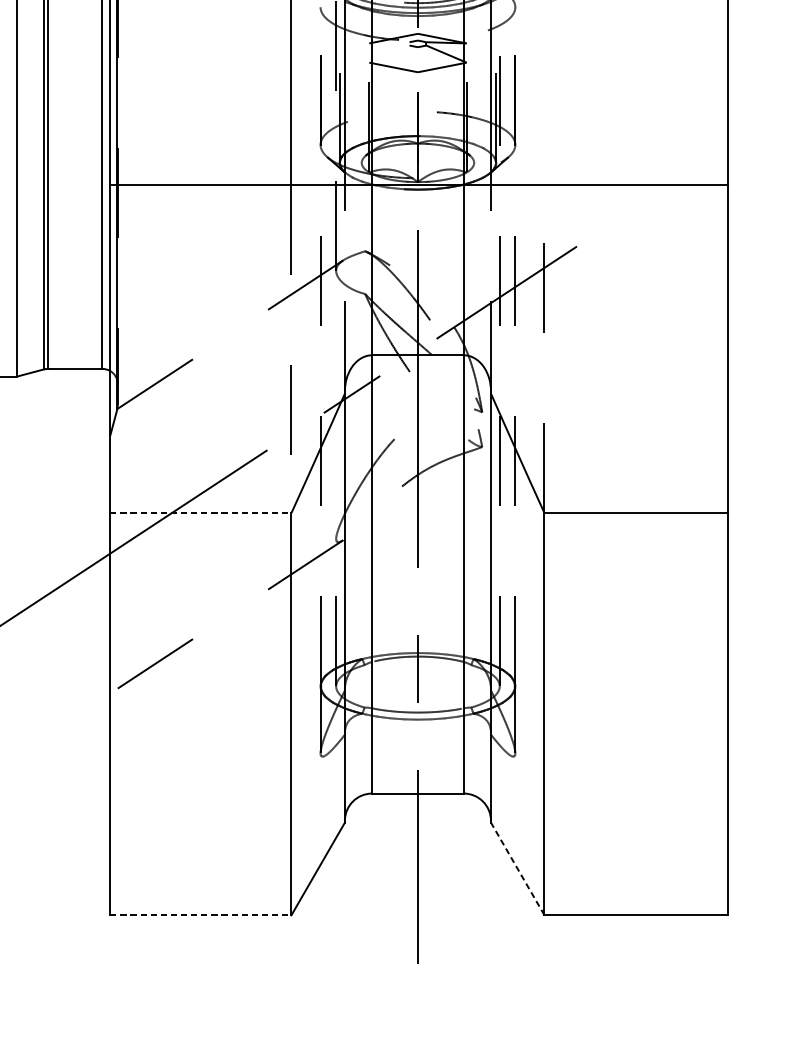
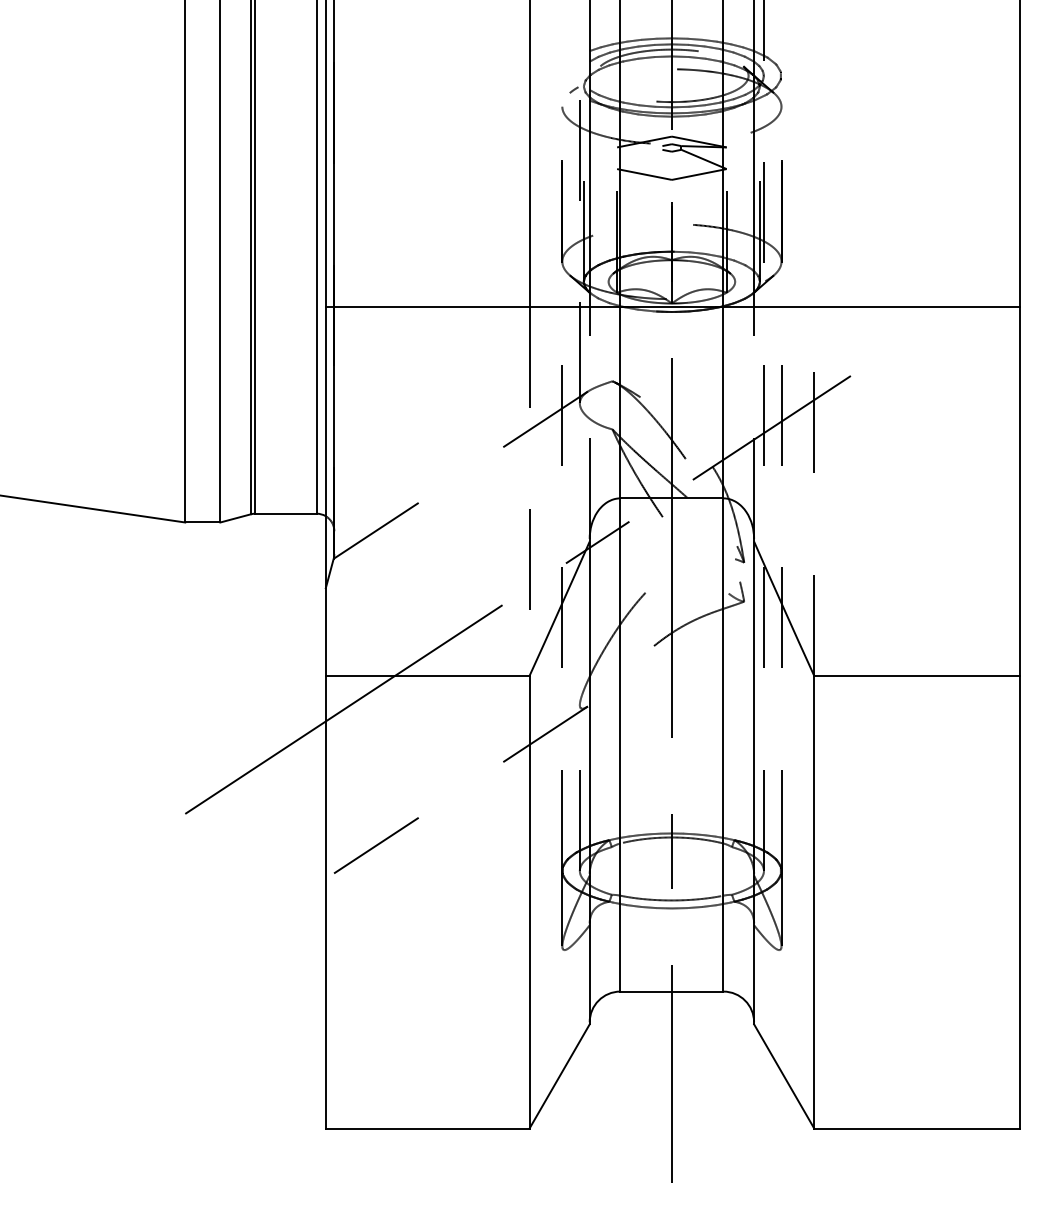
line: (200, 512) -> (427, 675), dashed -> solid
line: (517, 869) -> (783, 1076), dashed -> solid
line: (200, 915) -> (427, 1128), dashed -> solid

